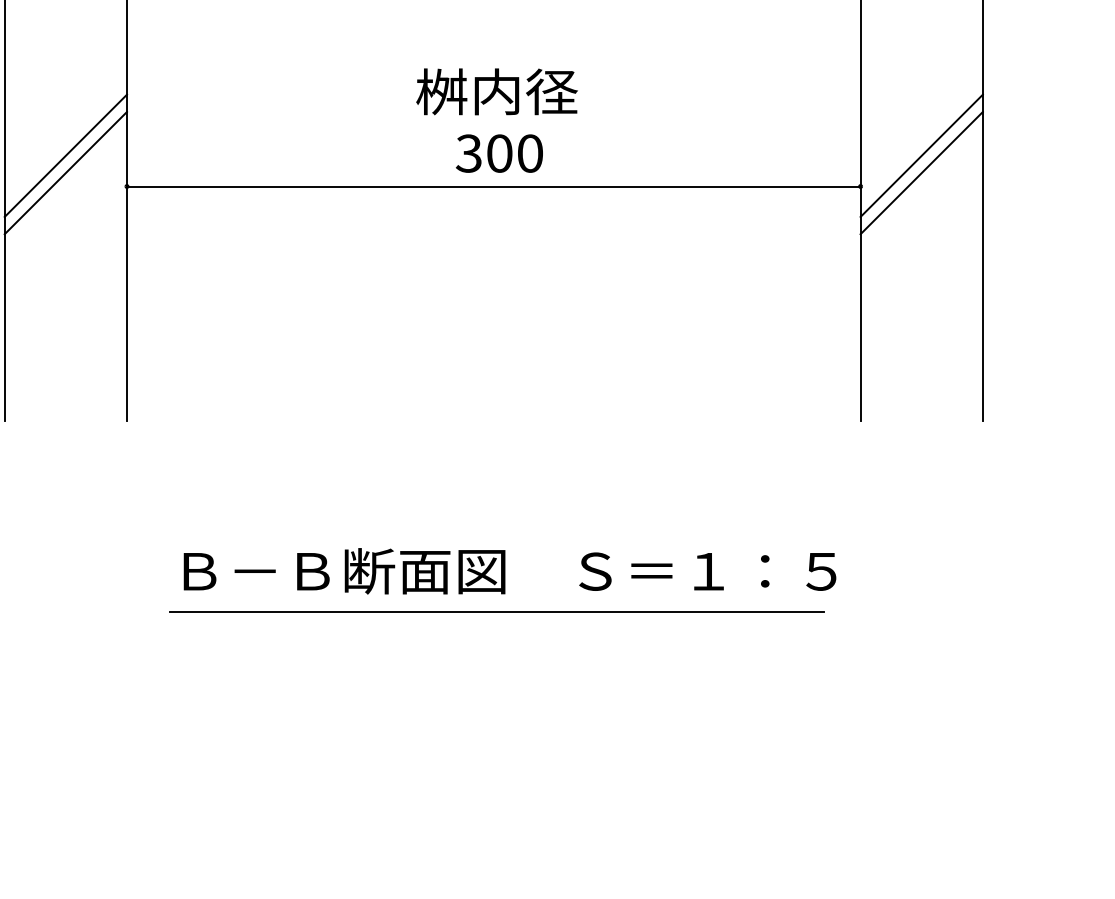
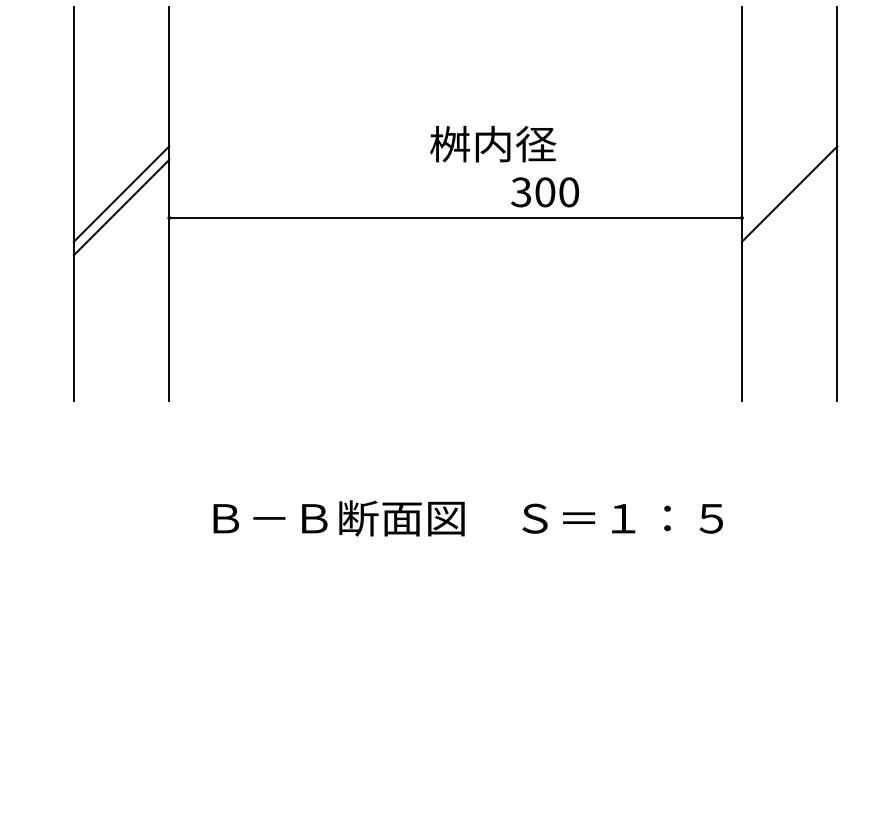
text: (497, 91) -> (493, 143), moved
text: (498, 153) -> (544, 192), moved
line: (921, 173) -> (789, 207), removed
line: (497, 611) -> (458, 549), removed

